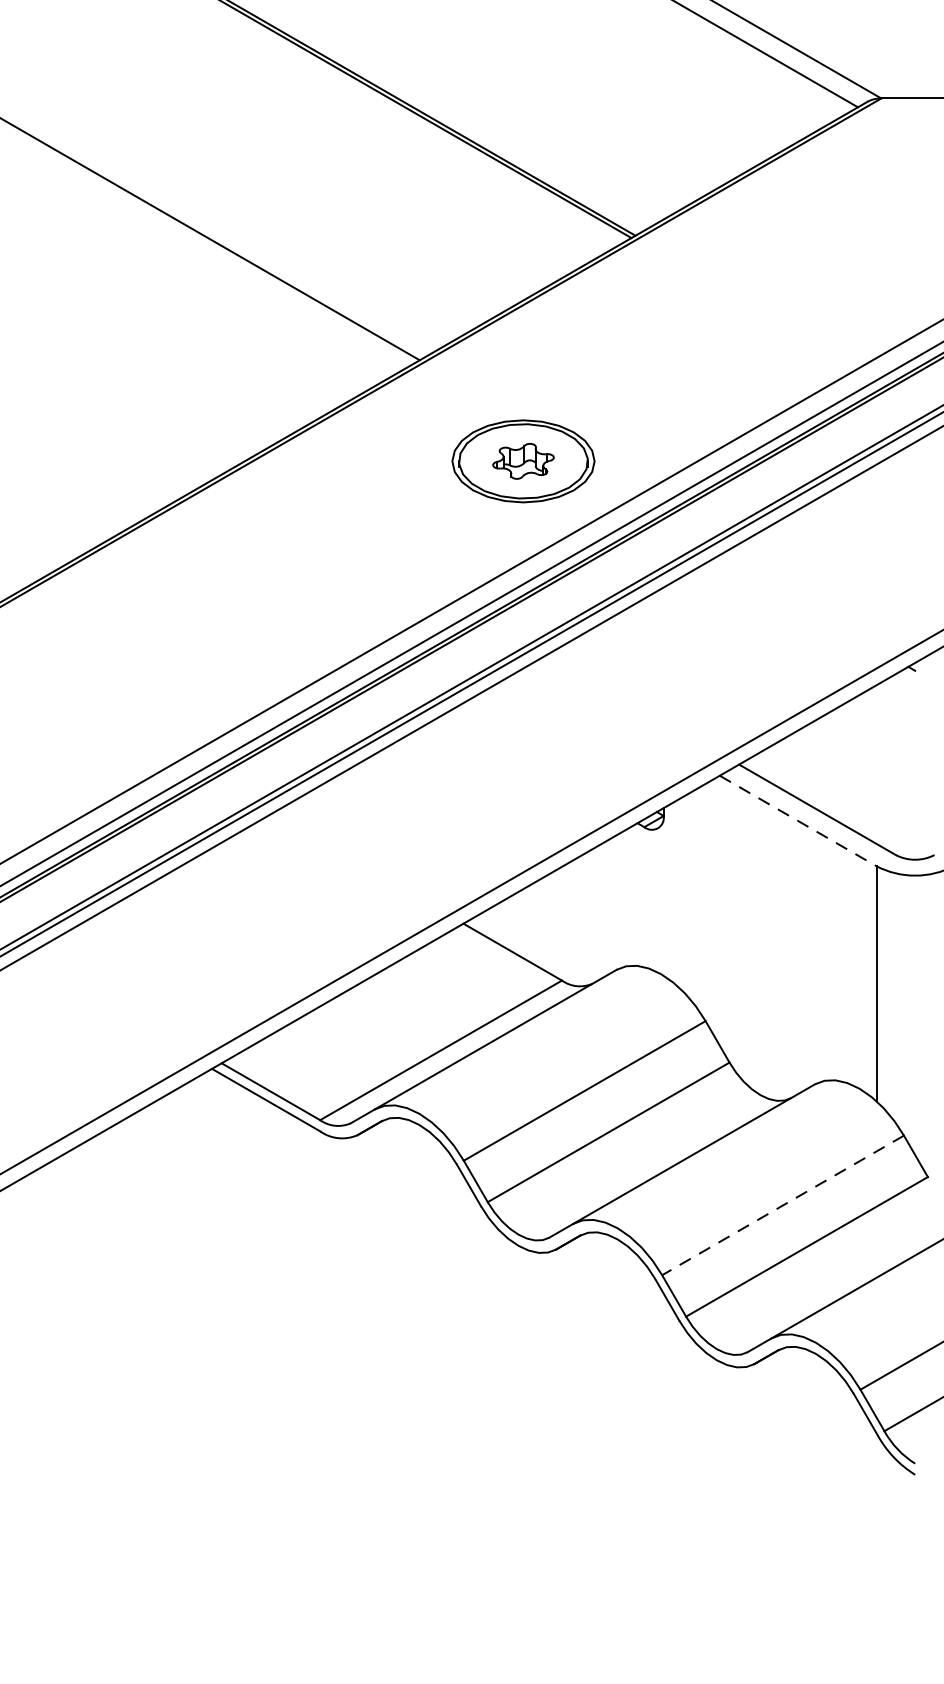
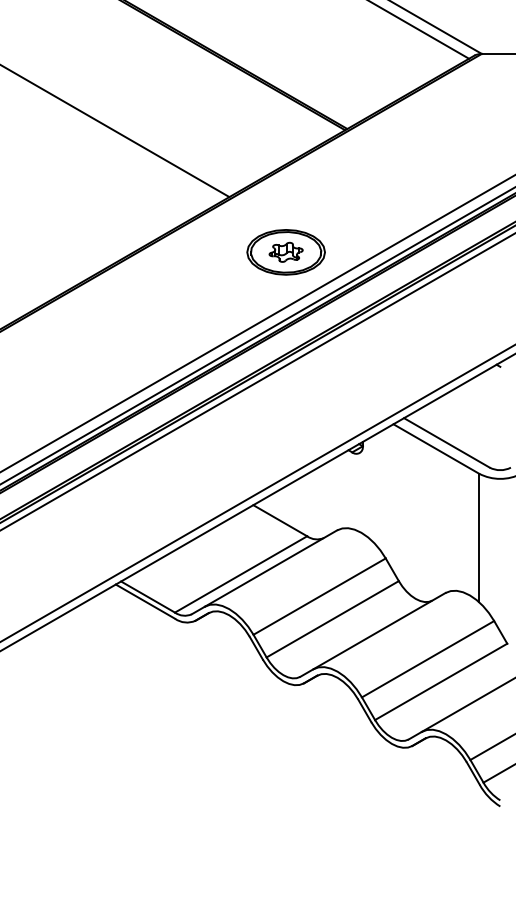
line: (798, 821) -> (436, 449), dashed -> solid
line: (781, 1205) -> (427, 659), dashed -> solid

